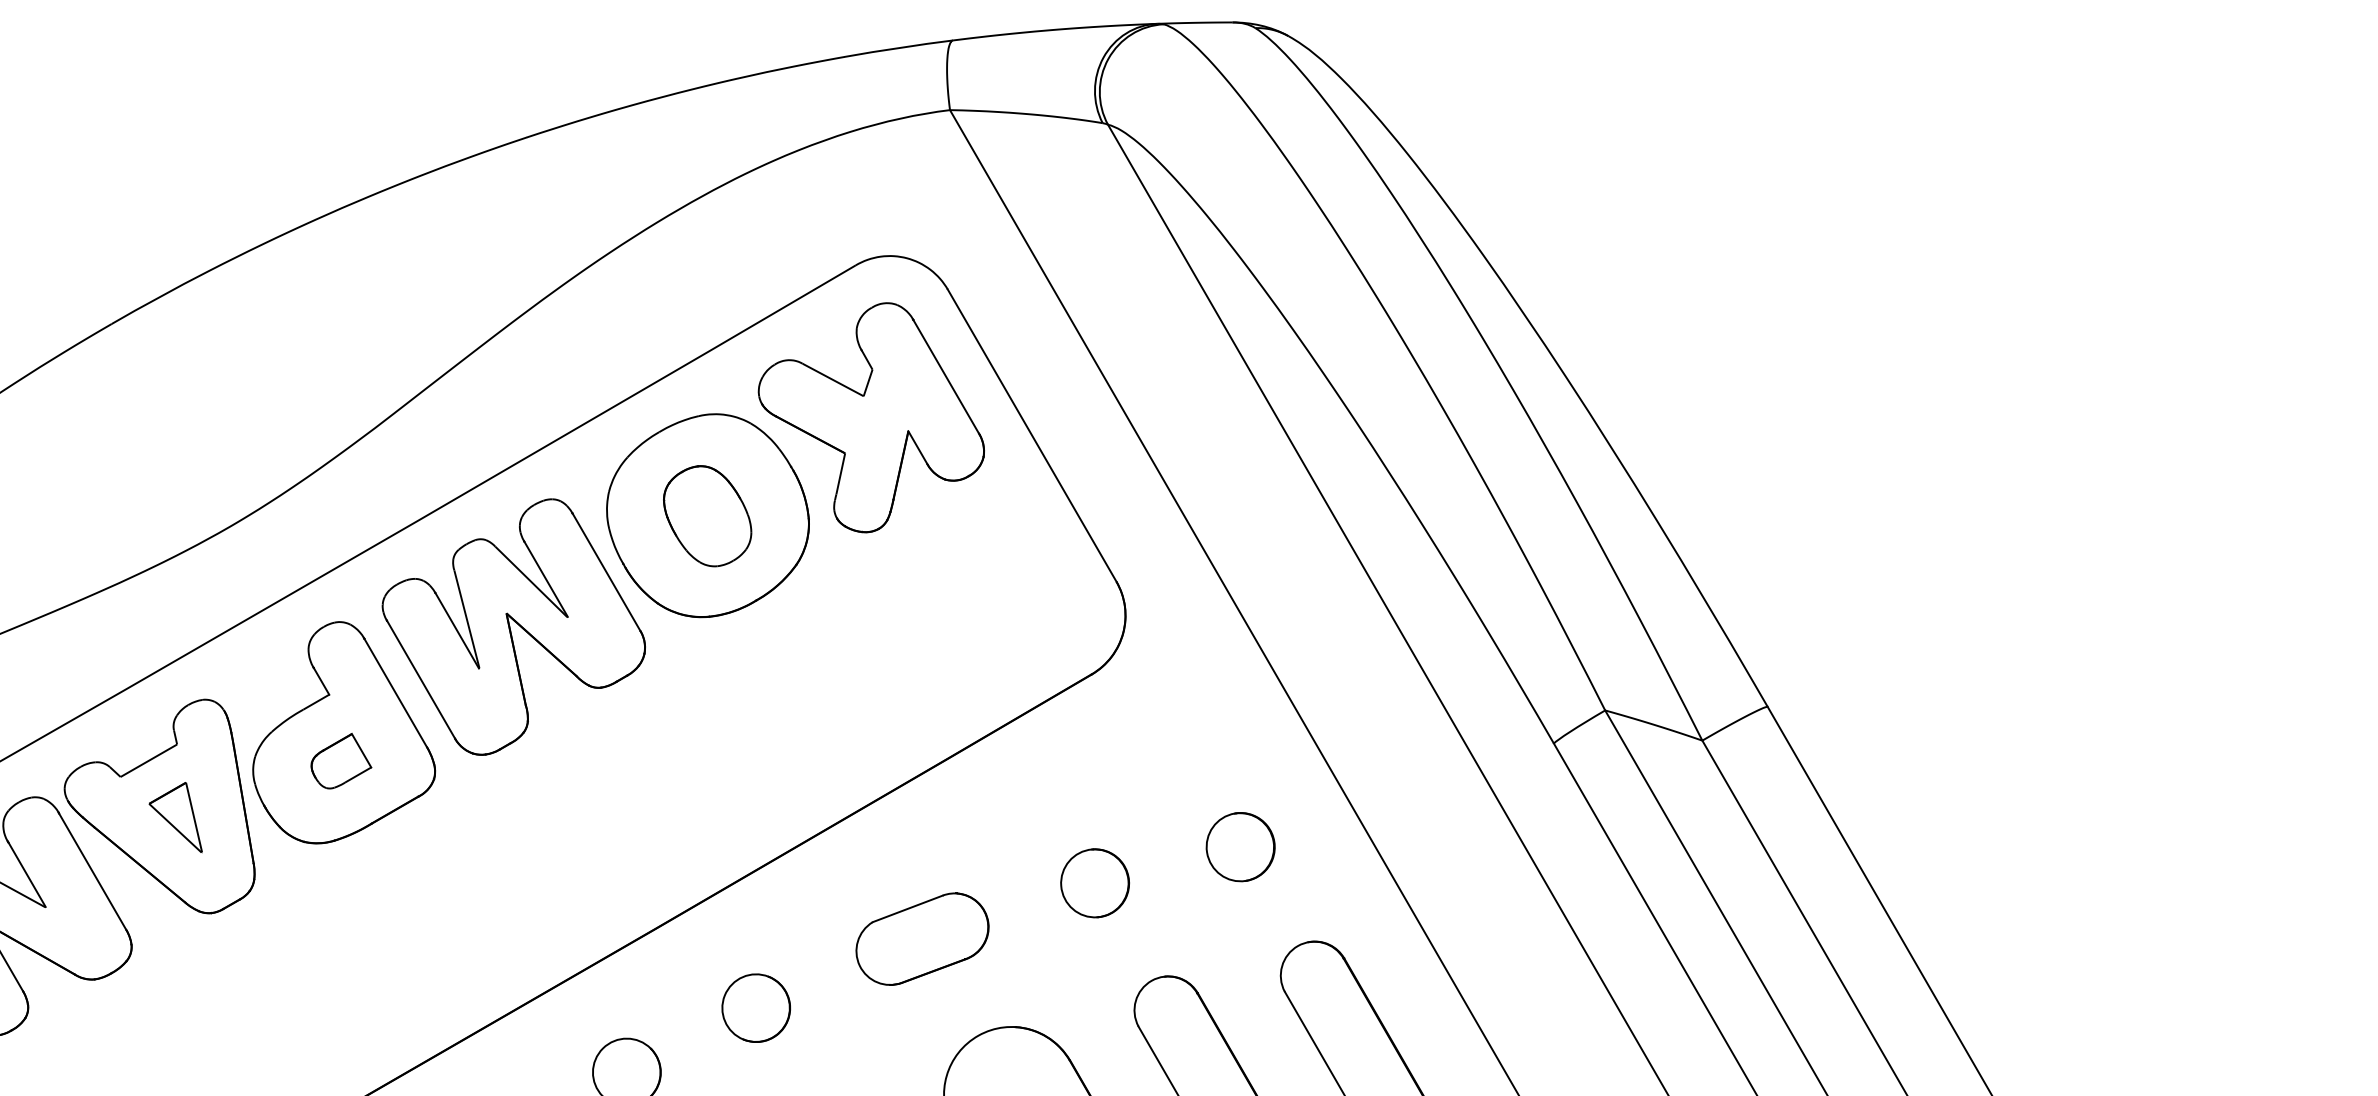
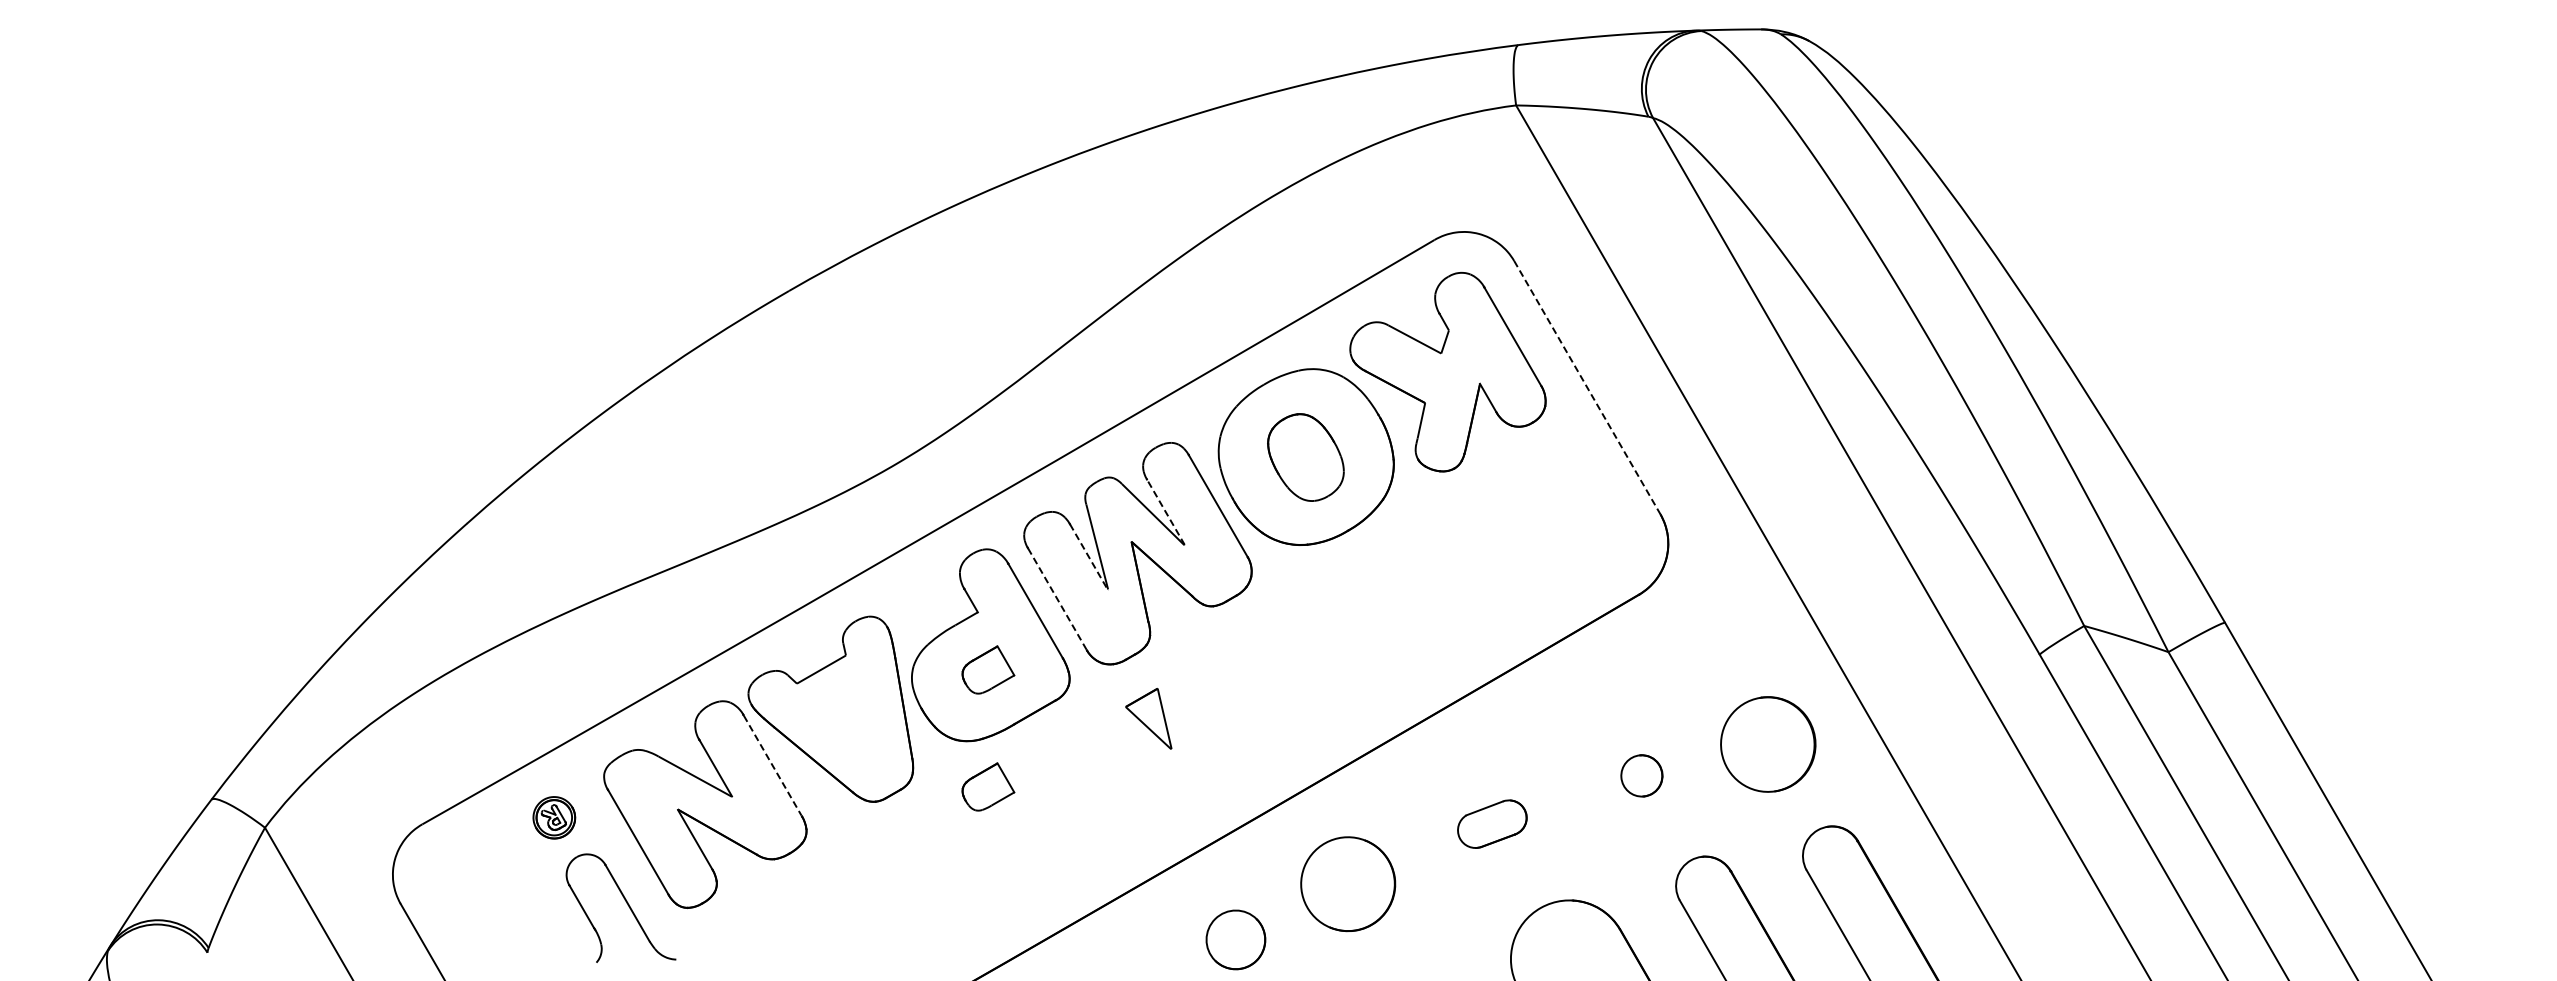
line: (1032, 436) -> (1587, 388), solid -> dashed
line: (545, 579) -> (1165, 512), solid -> dashed
line: (456, 630) -> (1088, 556), solid -> dashed
line: (421, 678) -> (1057, 598), solid -> dashed
part: (175, 817) -> (1148, 718), moved
part: (1239, 847) -> (1767, 744), size x1.6
line: (92, 871) -> (772, 765), solid -> dashed
part: (1094, 882) -> (1641, 775), size x0.7
part: (341, 895) -> (988, 786), added
part: (922, 938) -> (1492, 823), size x0.6
part: (755, 1007) -> (1347, 883), size x1.6

